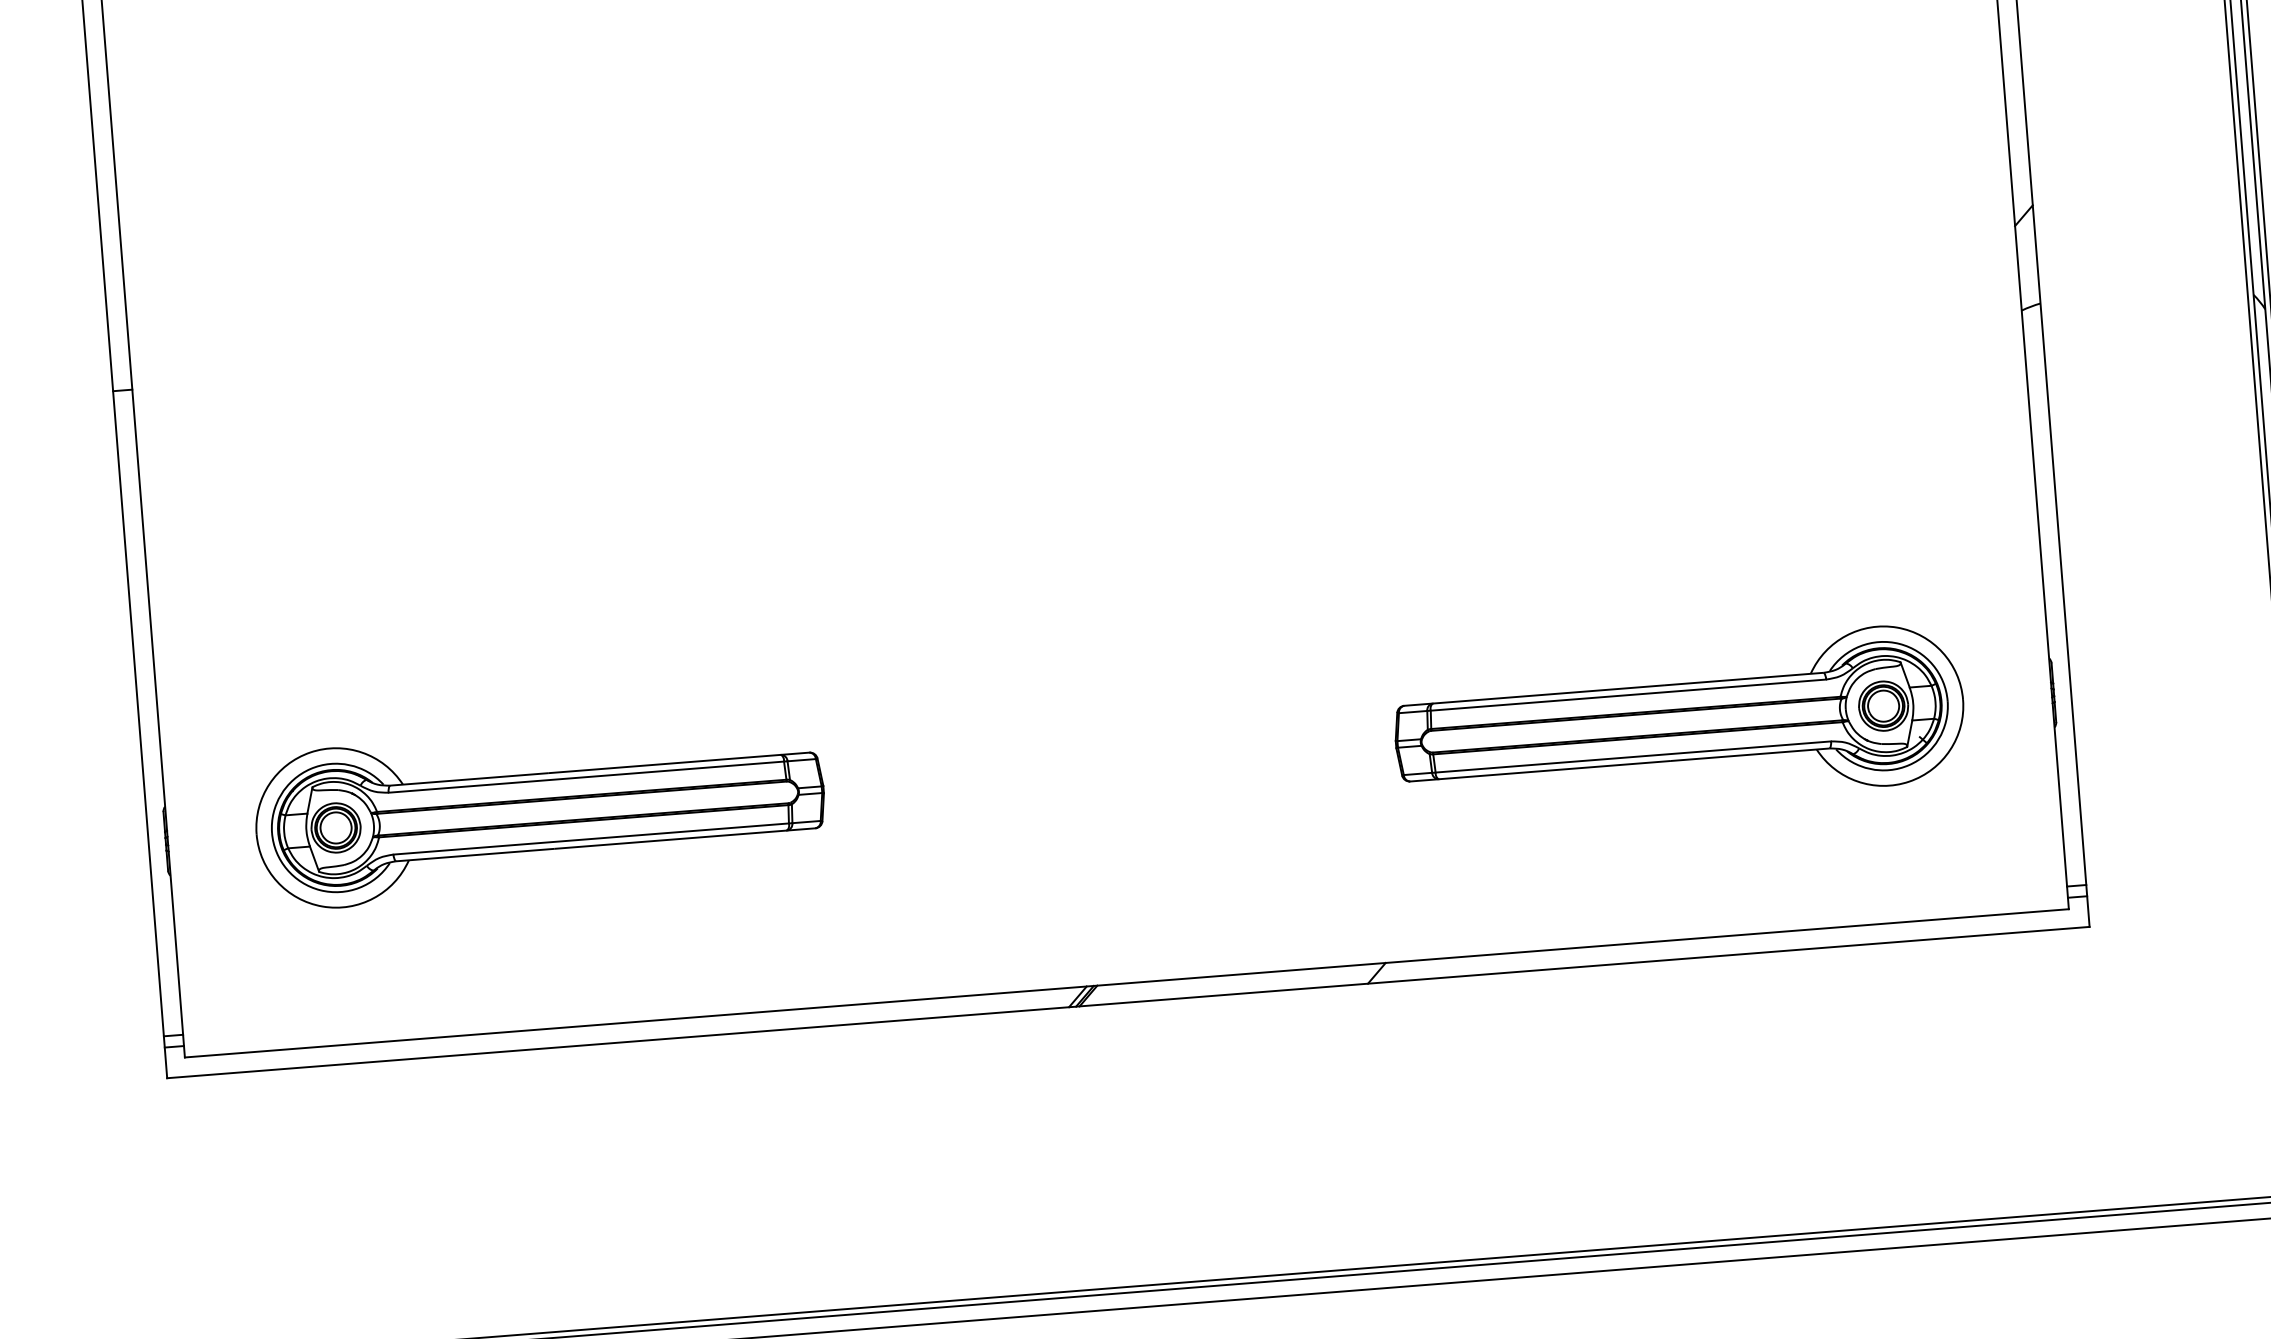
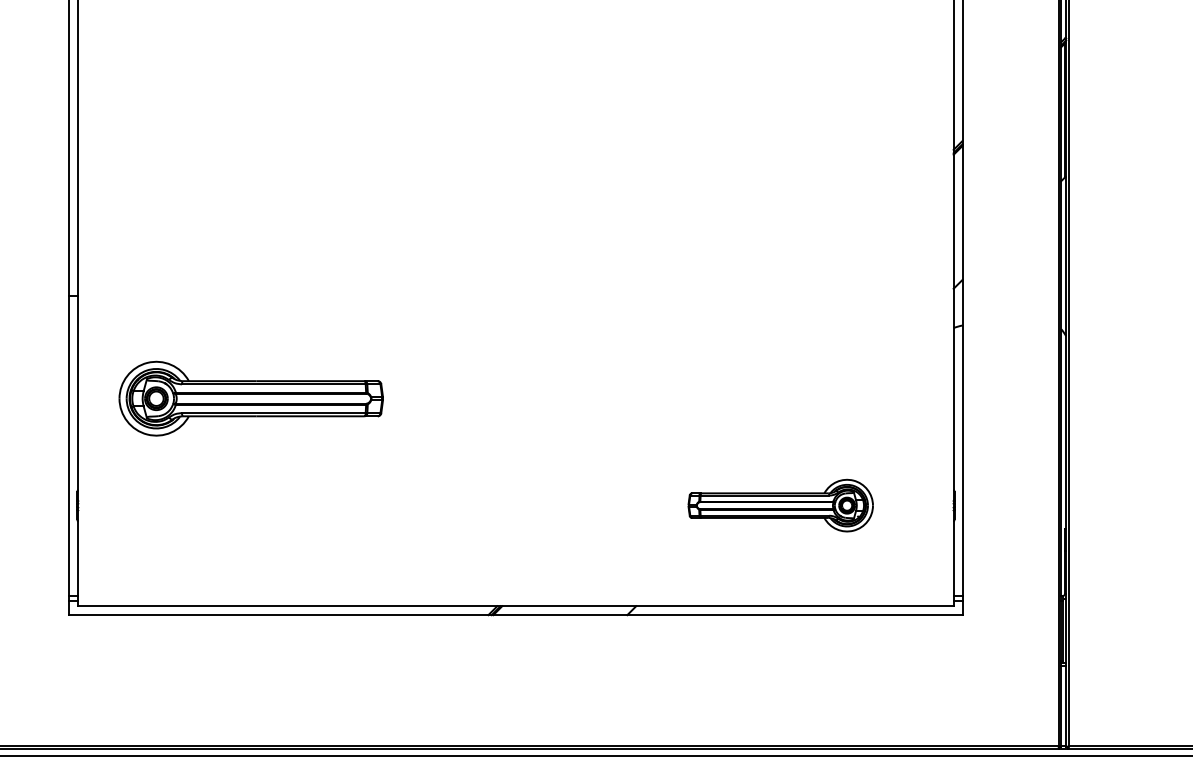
part: (1679, 721) -> (780, 505), size x0.7
part: (538, 811) -> (250, 398), moved

